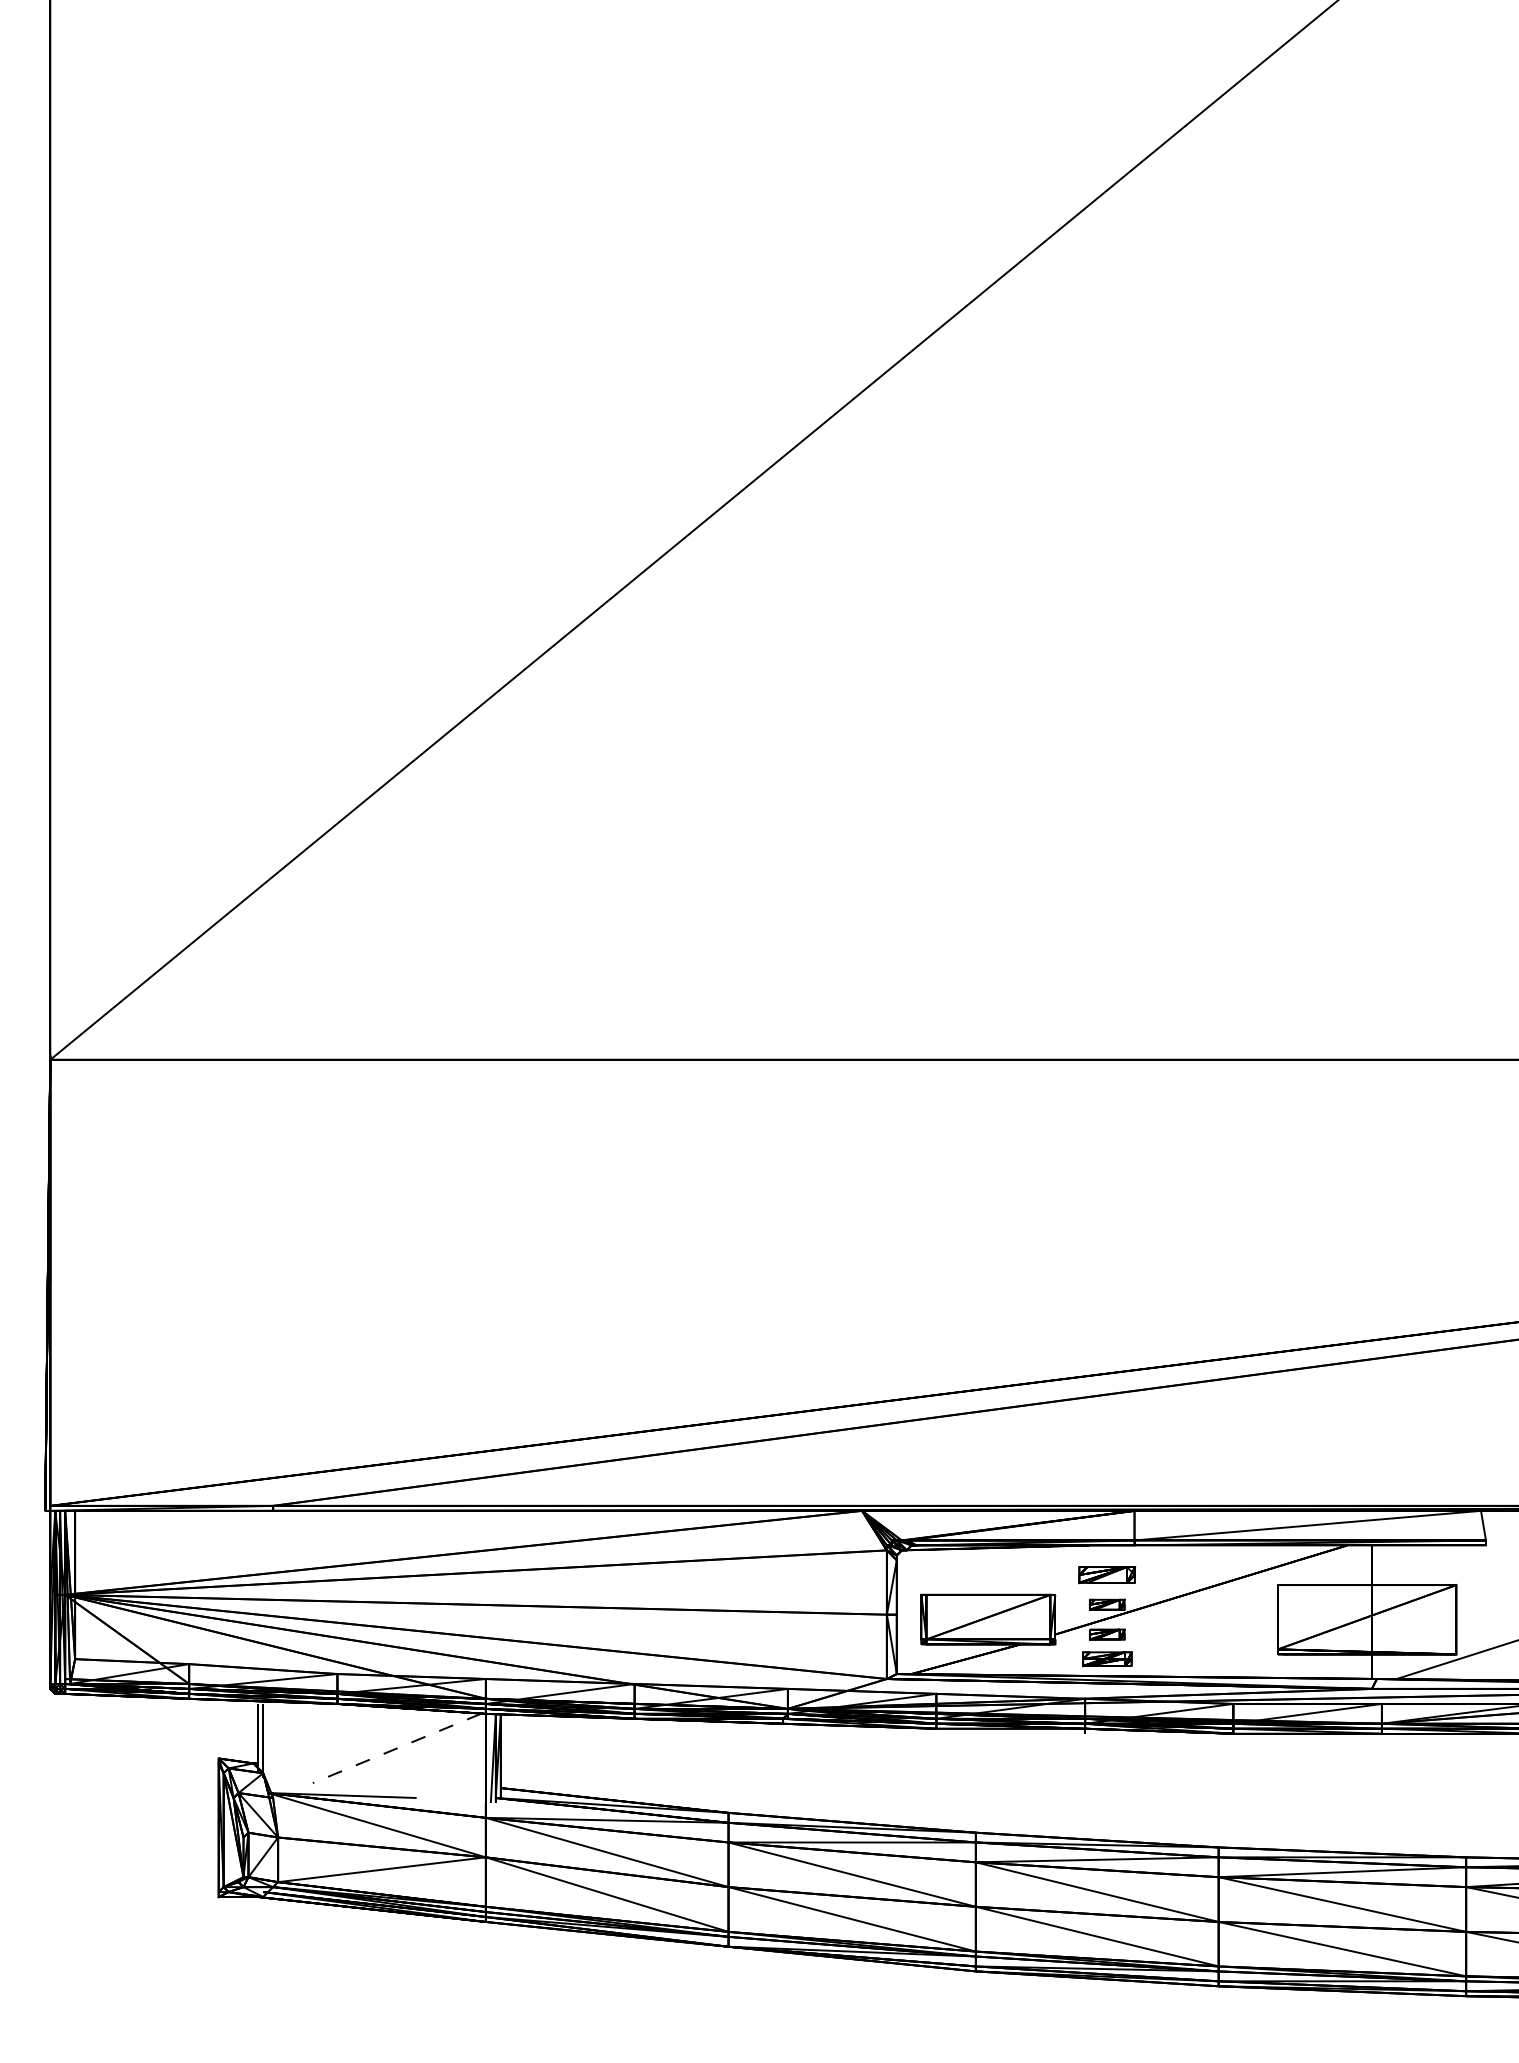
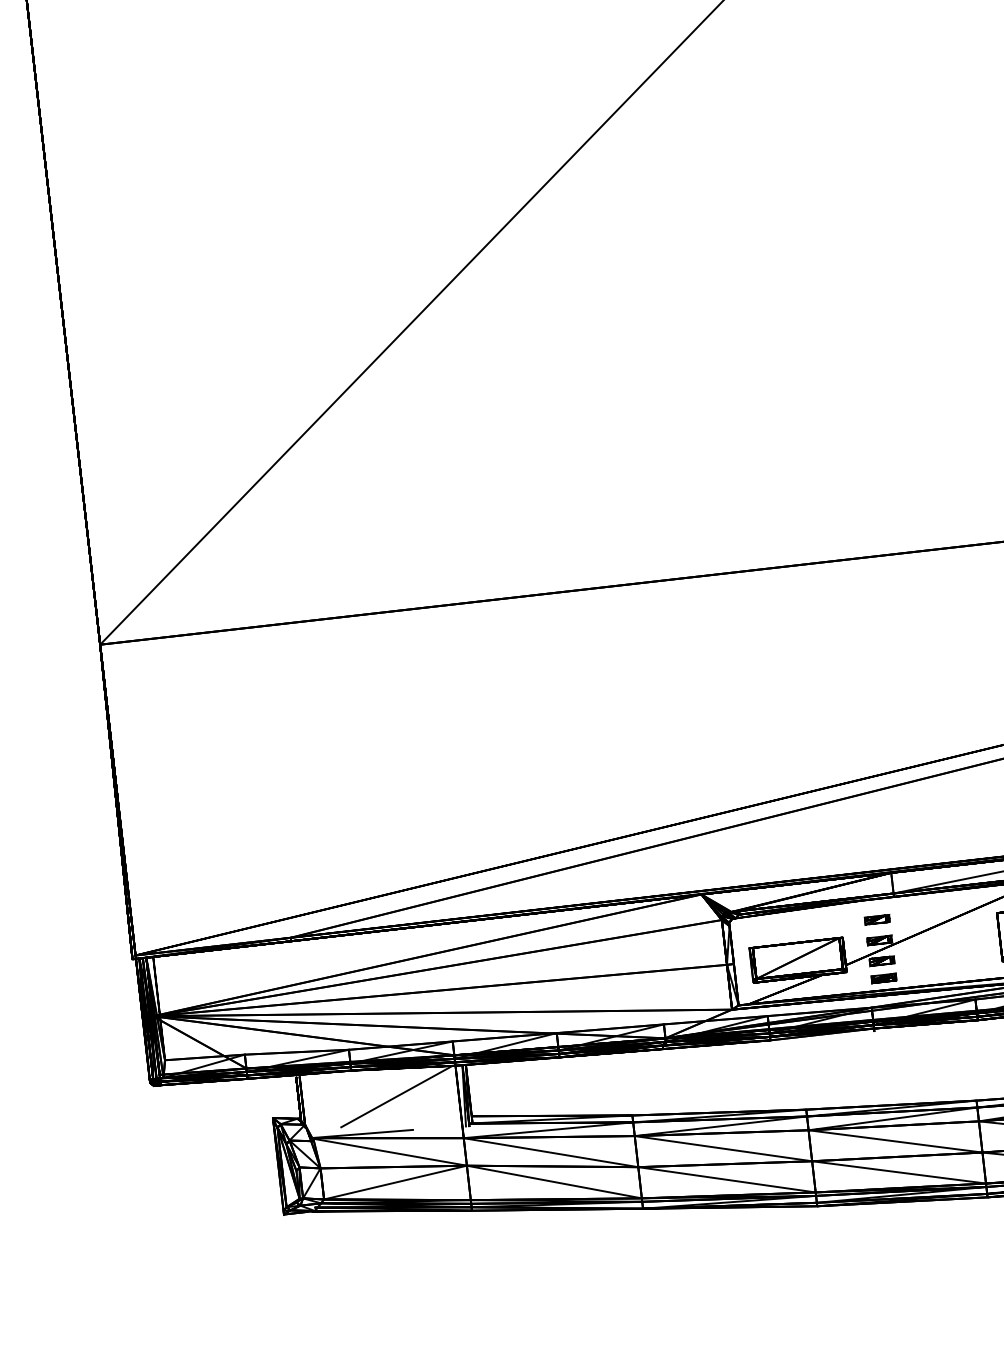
part: (1107, 1575) -> (877, 920), size x0.62
part: (1106, 1659) -> (883, 978), size x0.71
line: (396, 1748) -> (395, 1096), dashed -> solid

